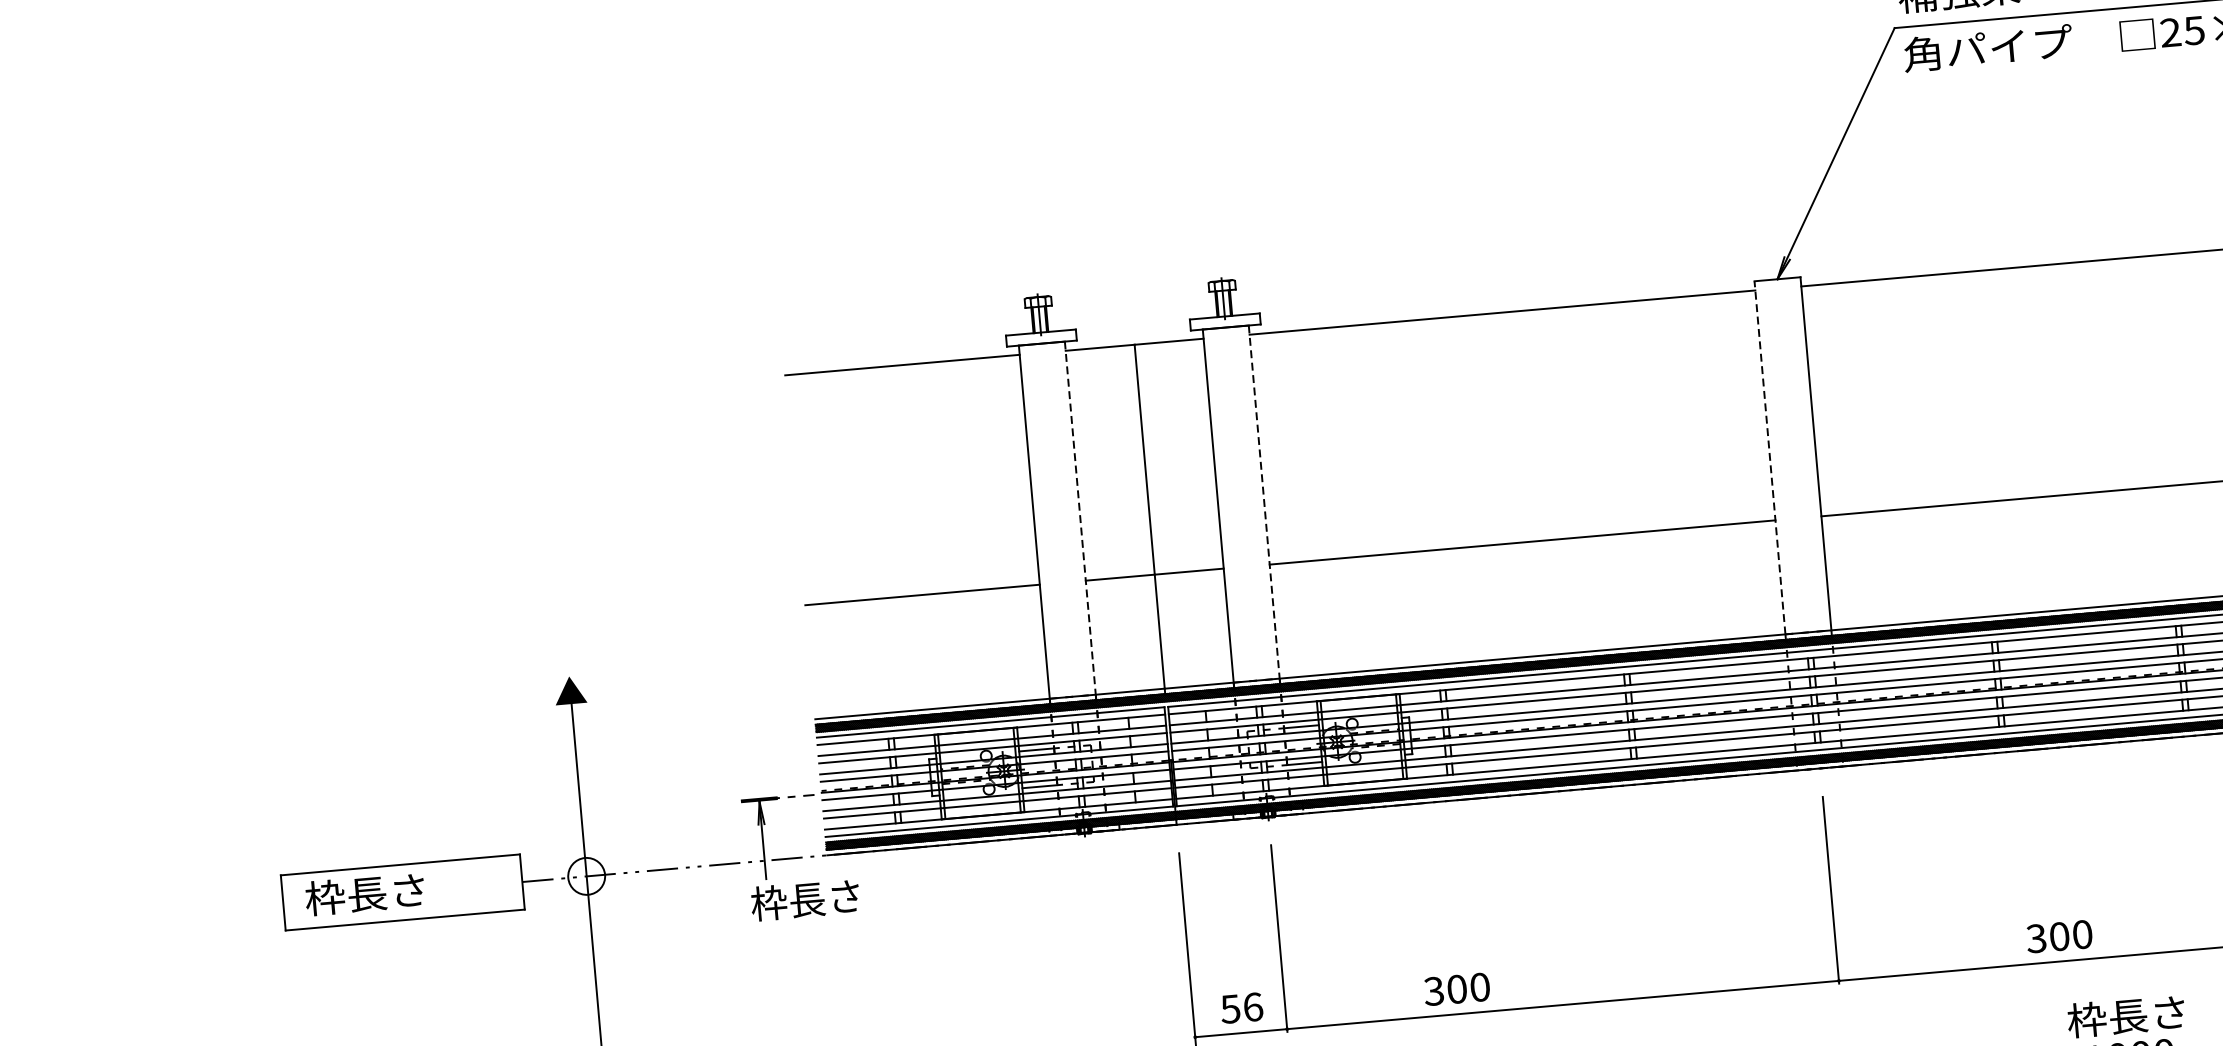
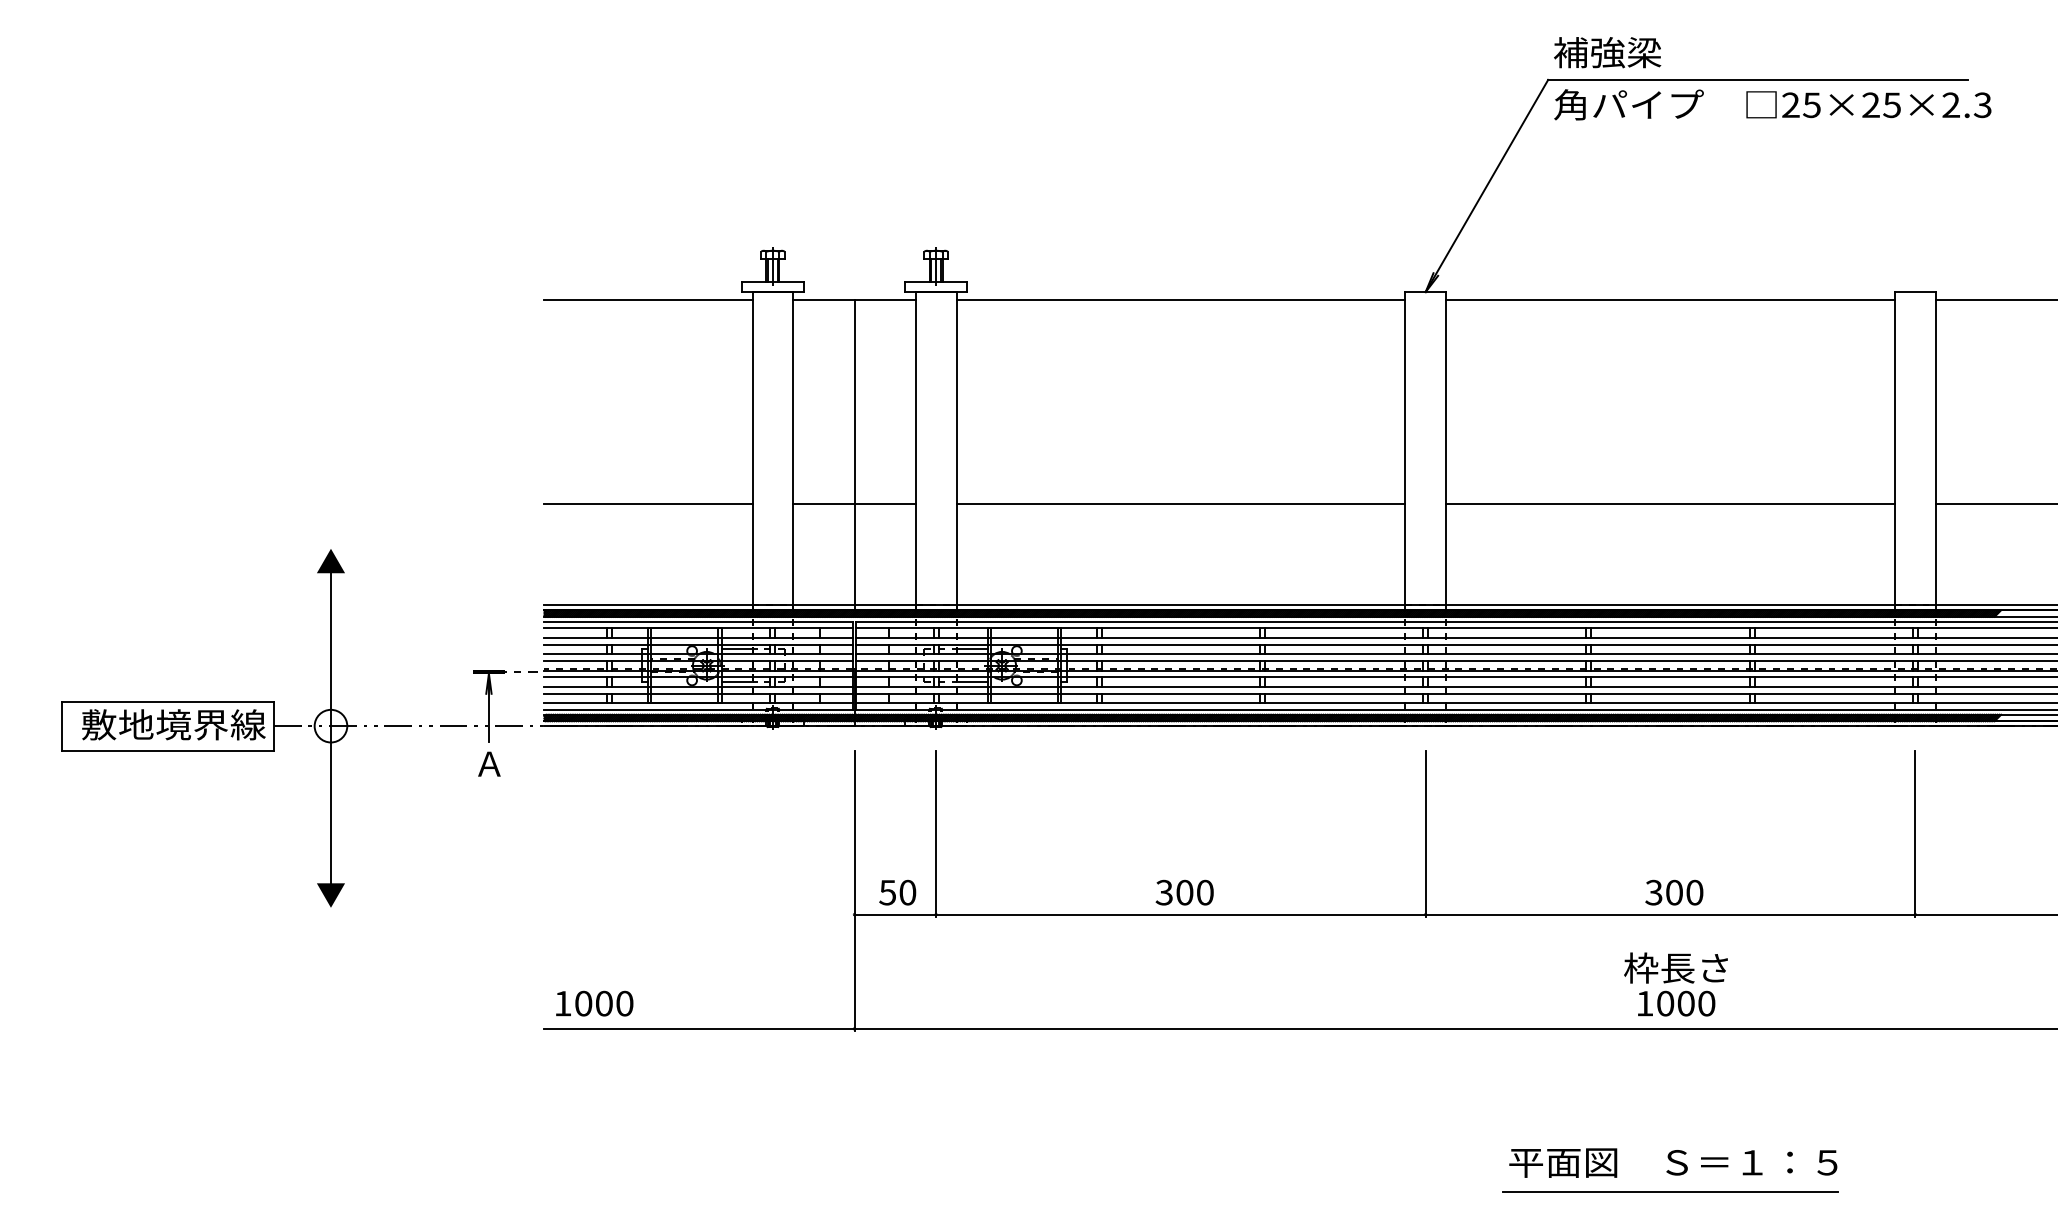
line: (1770, 457) -> (1405, 448), dashed -> solid
line: (1264, 501) -> (956, 448), dashed -> solid
line: (1080, 517) -> (793, 448), dashed -> solid
text: (409, 890) -> (173, 724), 枠長さ -> 敷地境界線
text: (805, 899) -> (521, 763), 枠長さ -> Ａ
text: (2059, 936) -> (1674, 892), moved
text: (1456, 989) -> (1184, 892), moved
text: (1252, 1006) -> (907, 892), 56 -> 50

